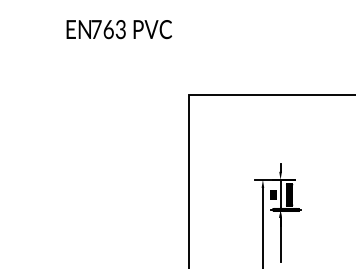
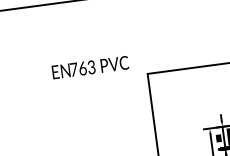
text: (118, 29) -> (89, 67), moved

